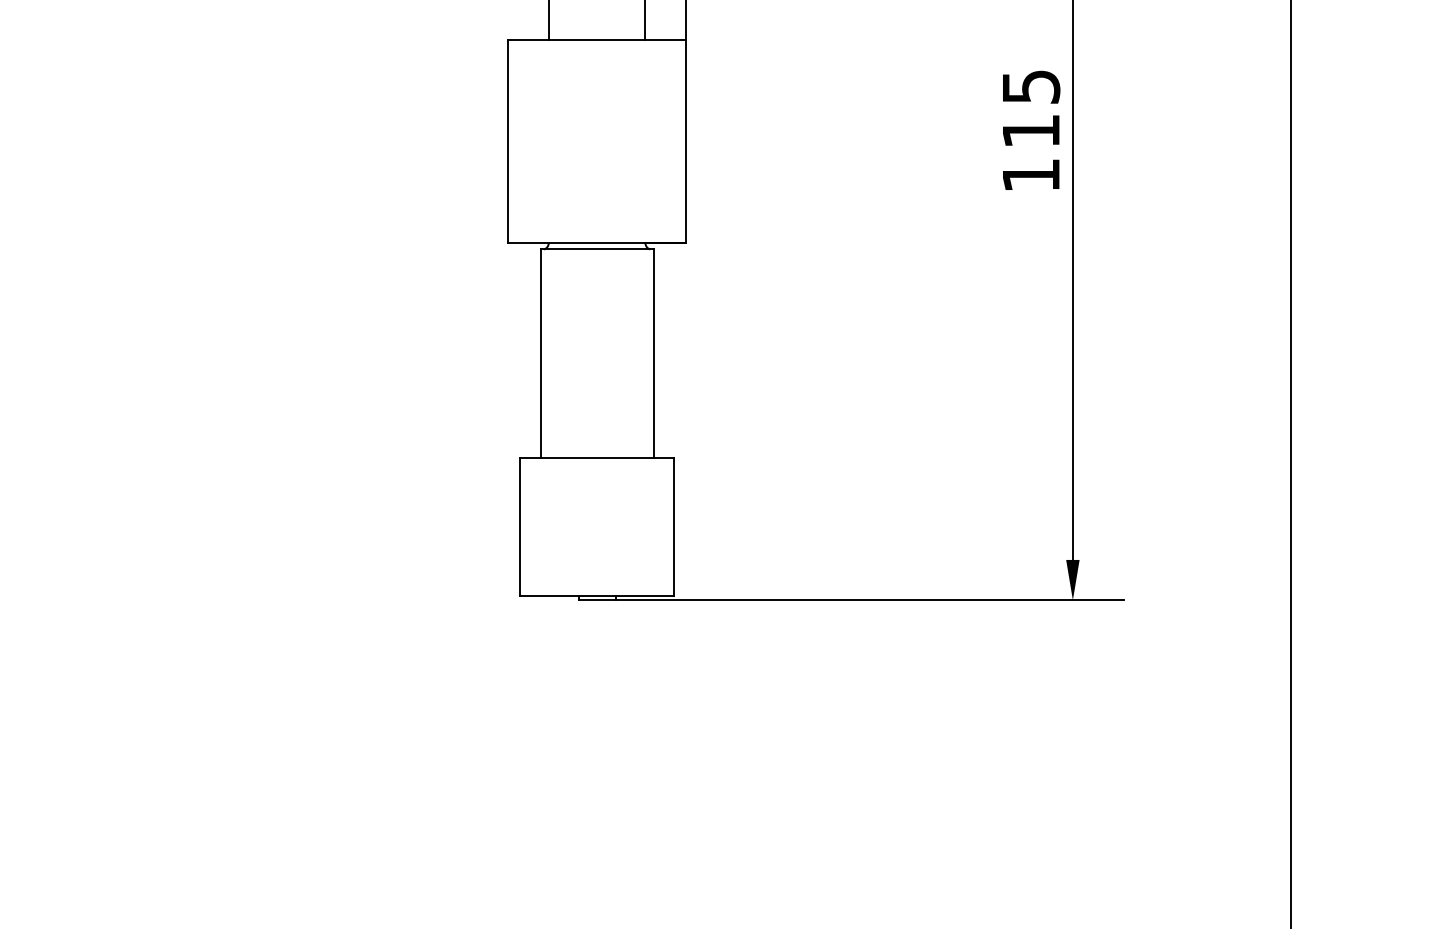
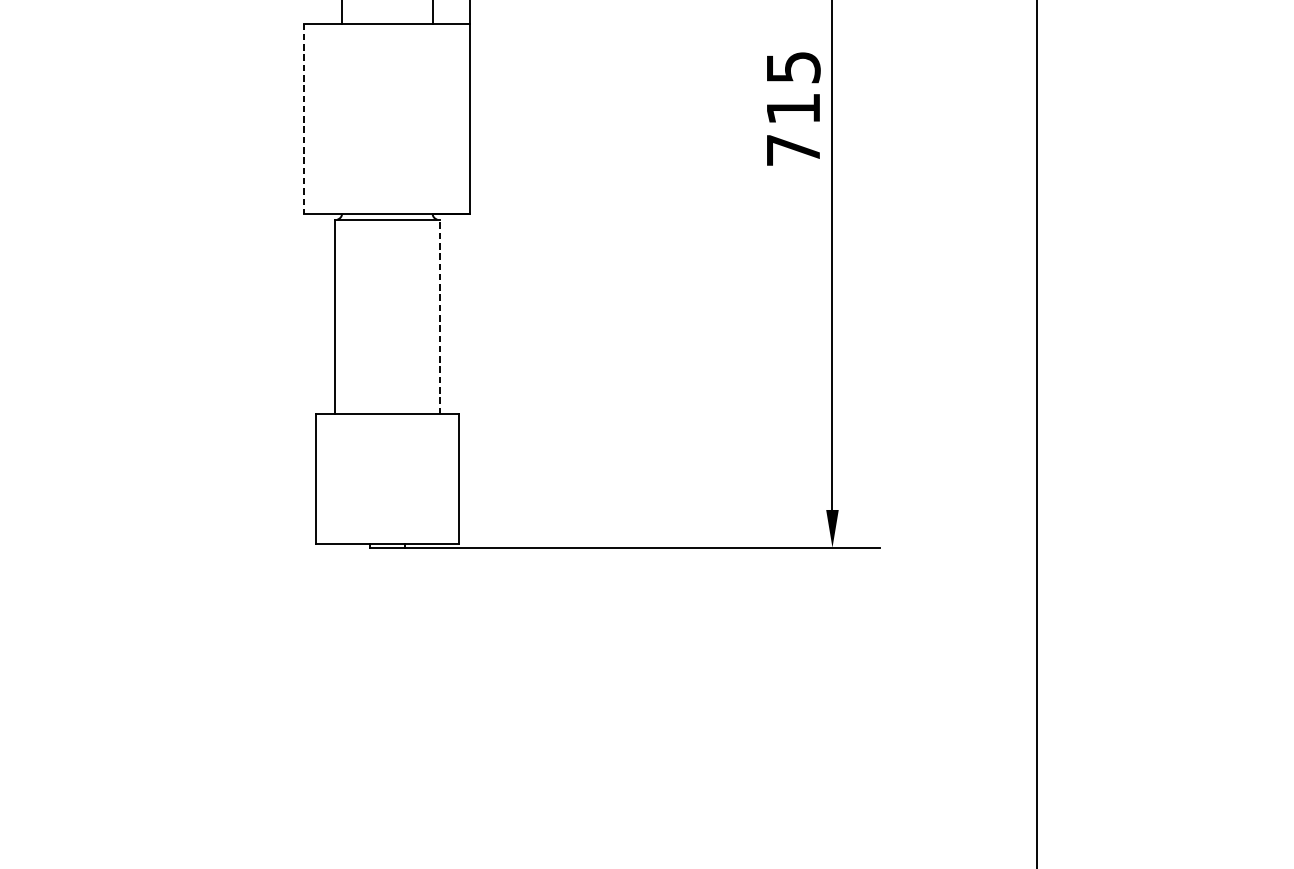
line: (508, 141) -> (304, 118), solid -> dashed
text: (1031, 175) -> (793, 150), 115 -> 715
line: (653, 353) -> (440, 316), solid -> dashed

